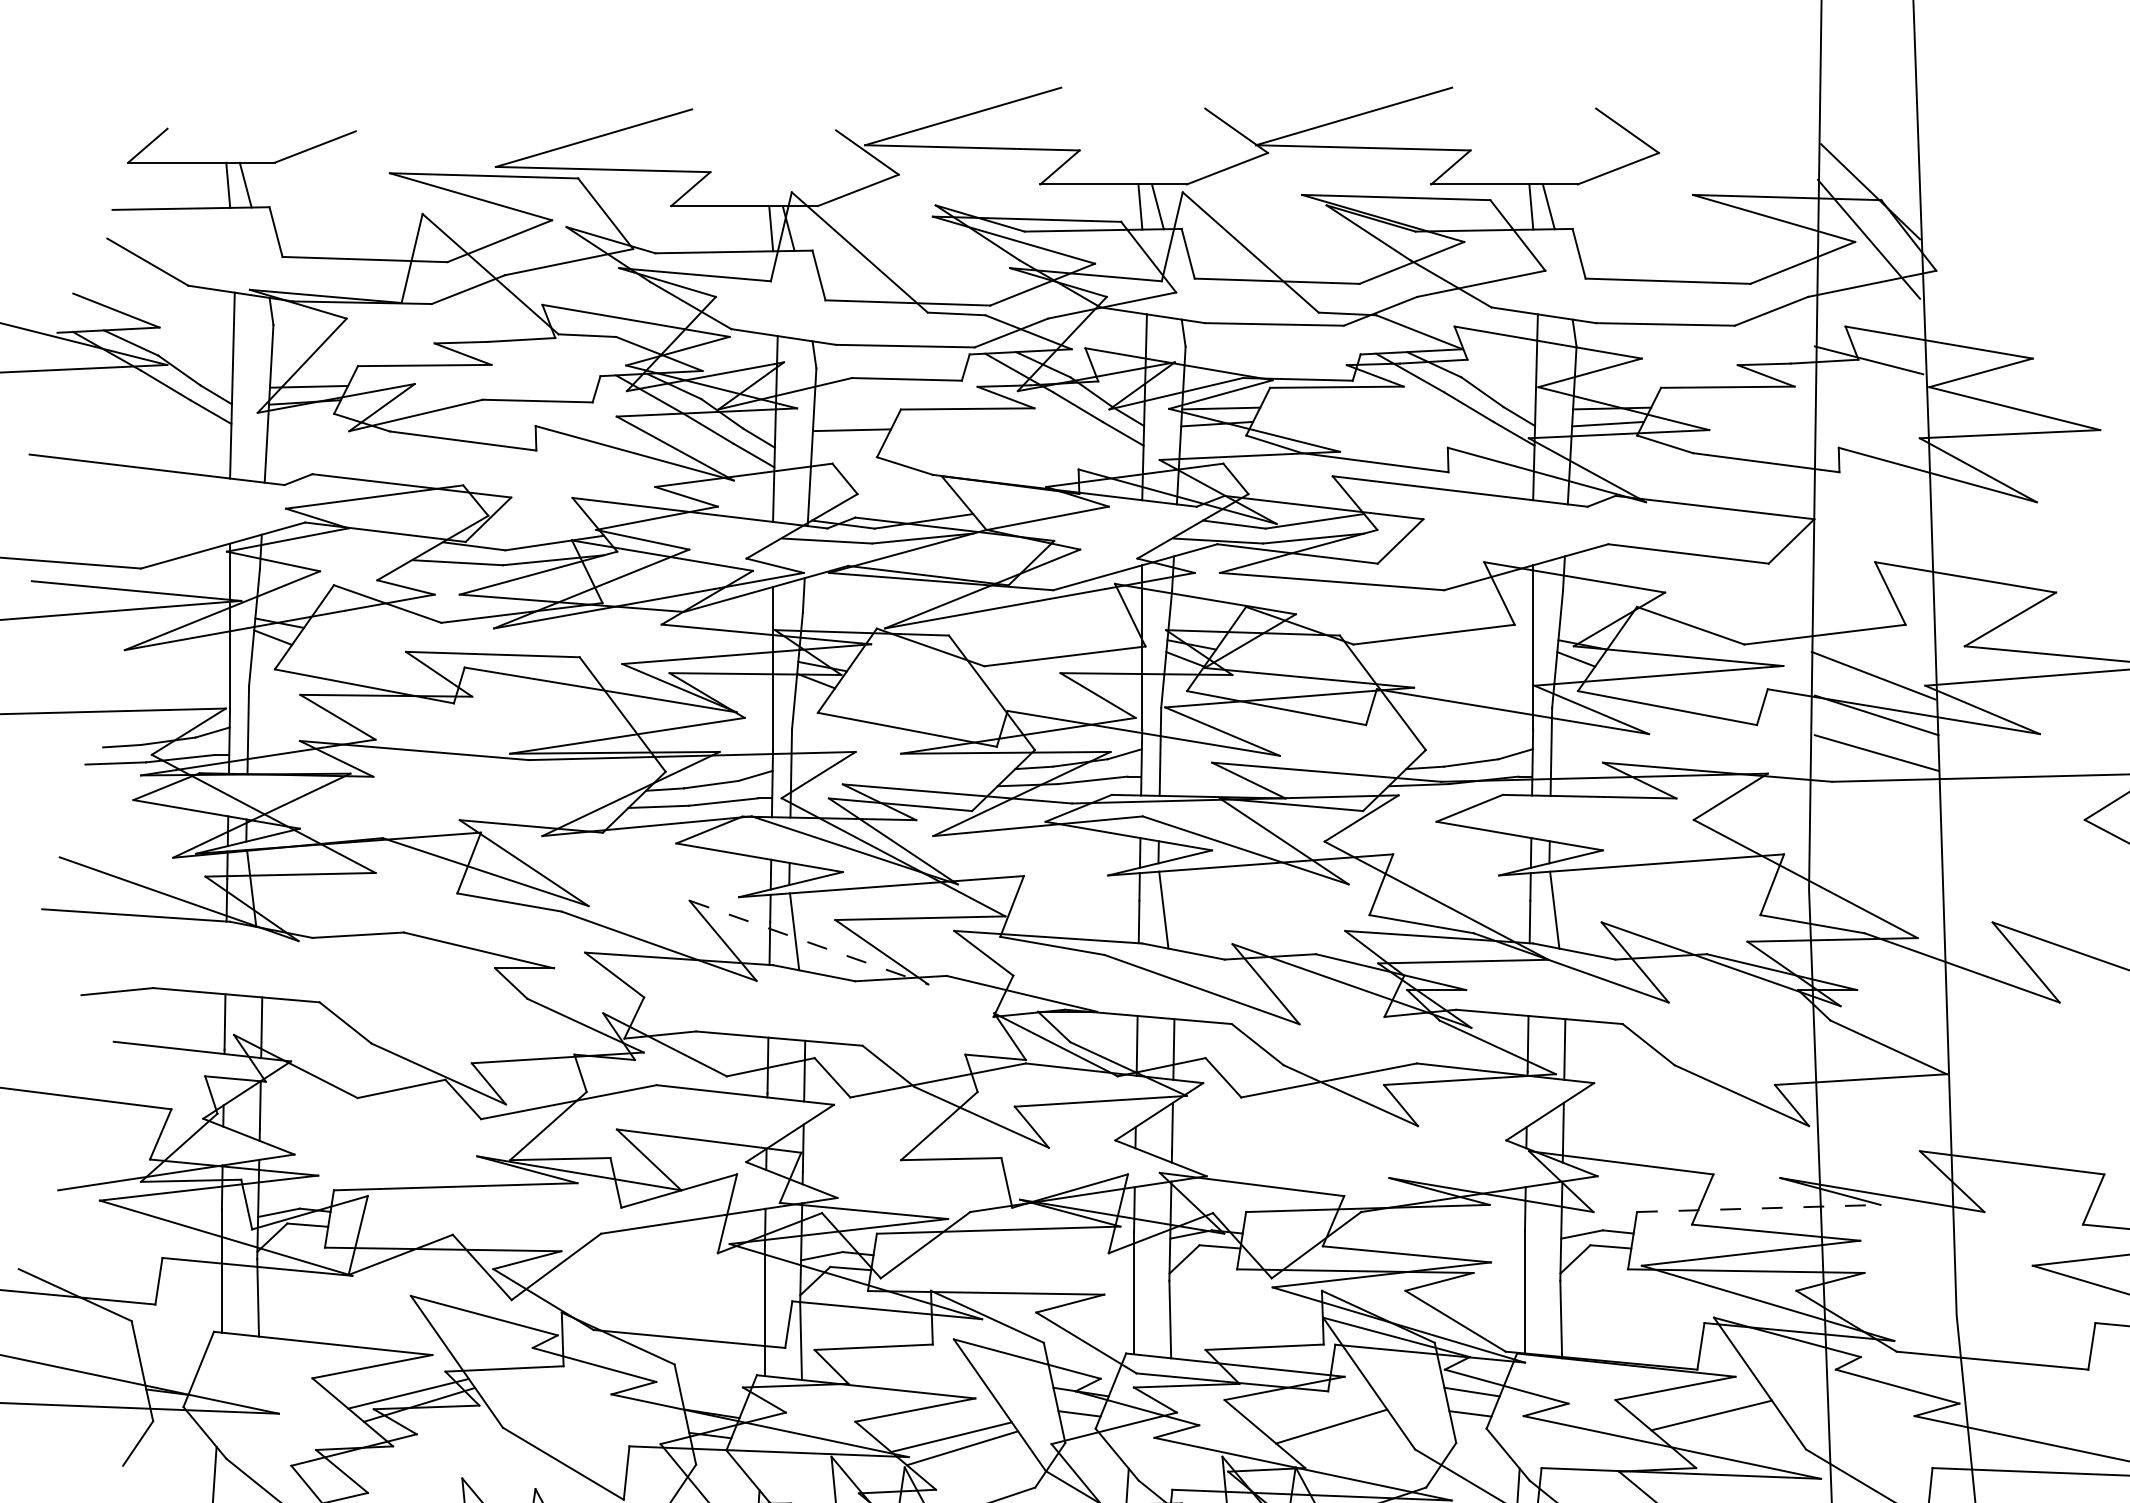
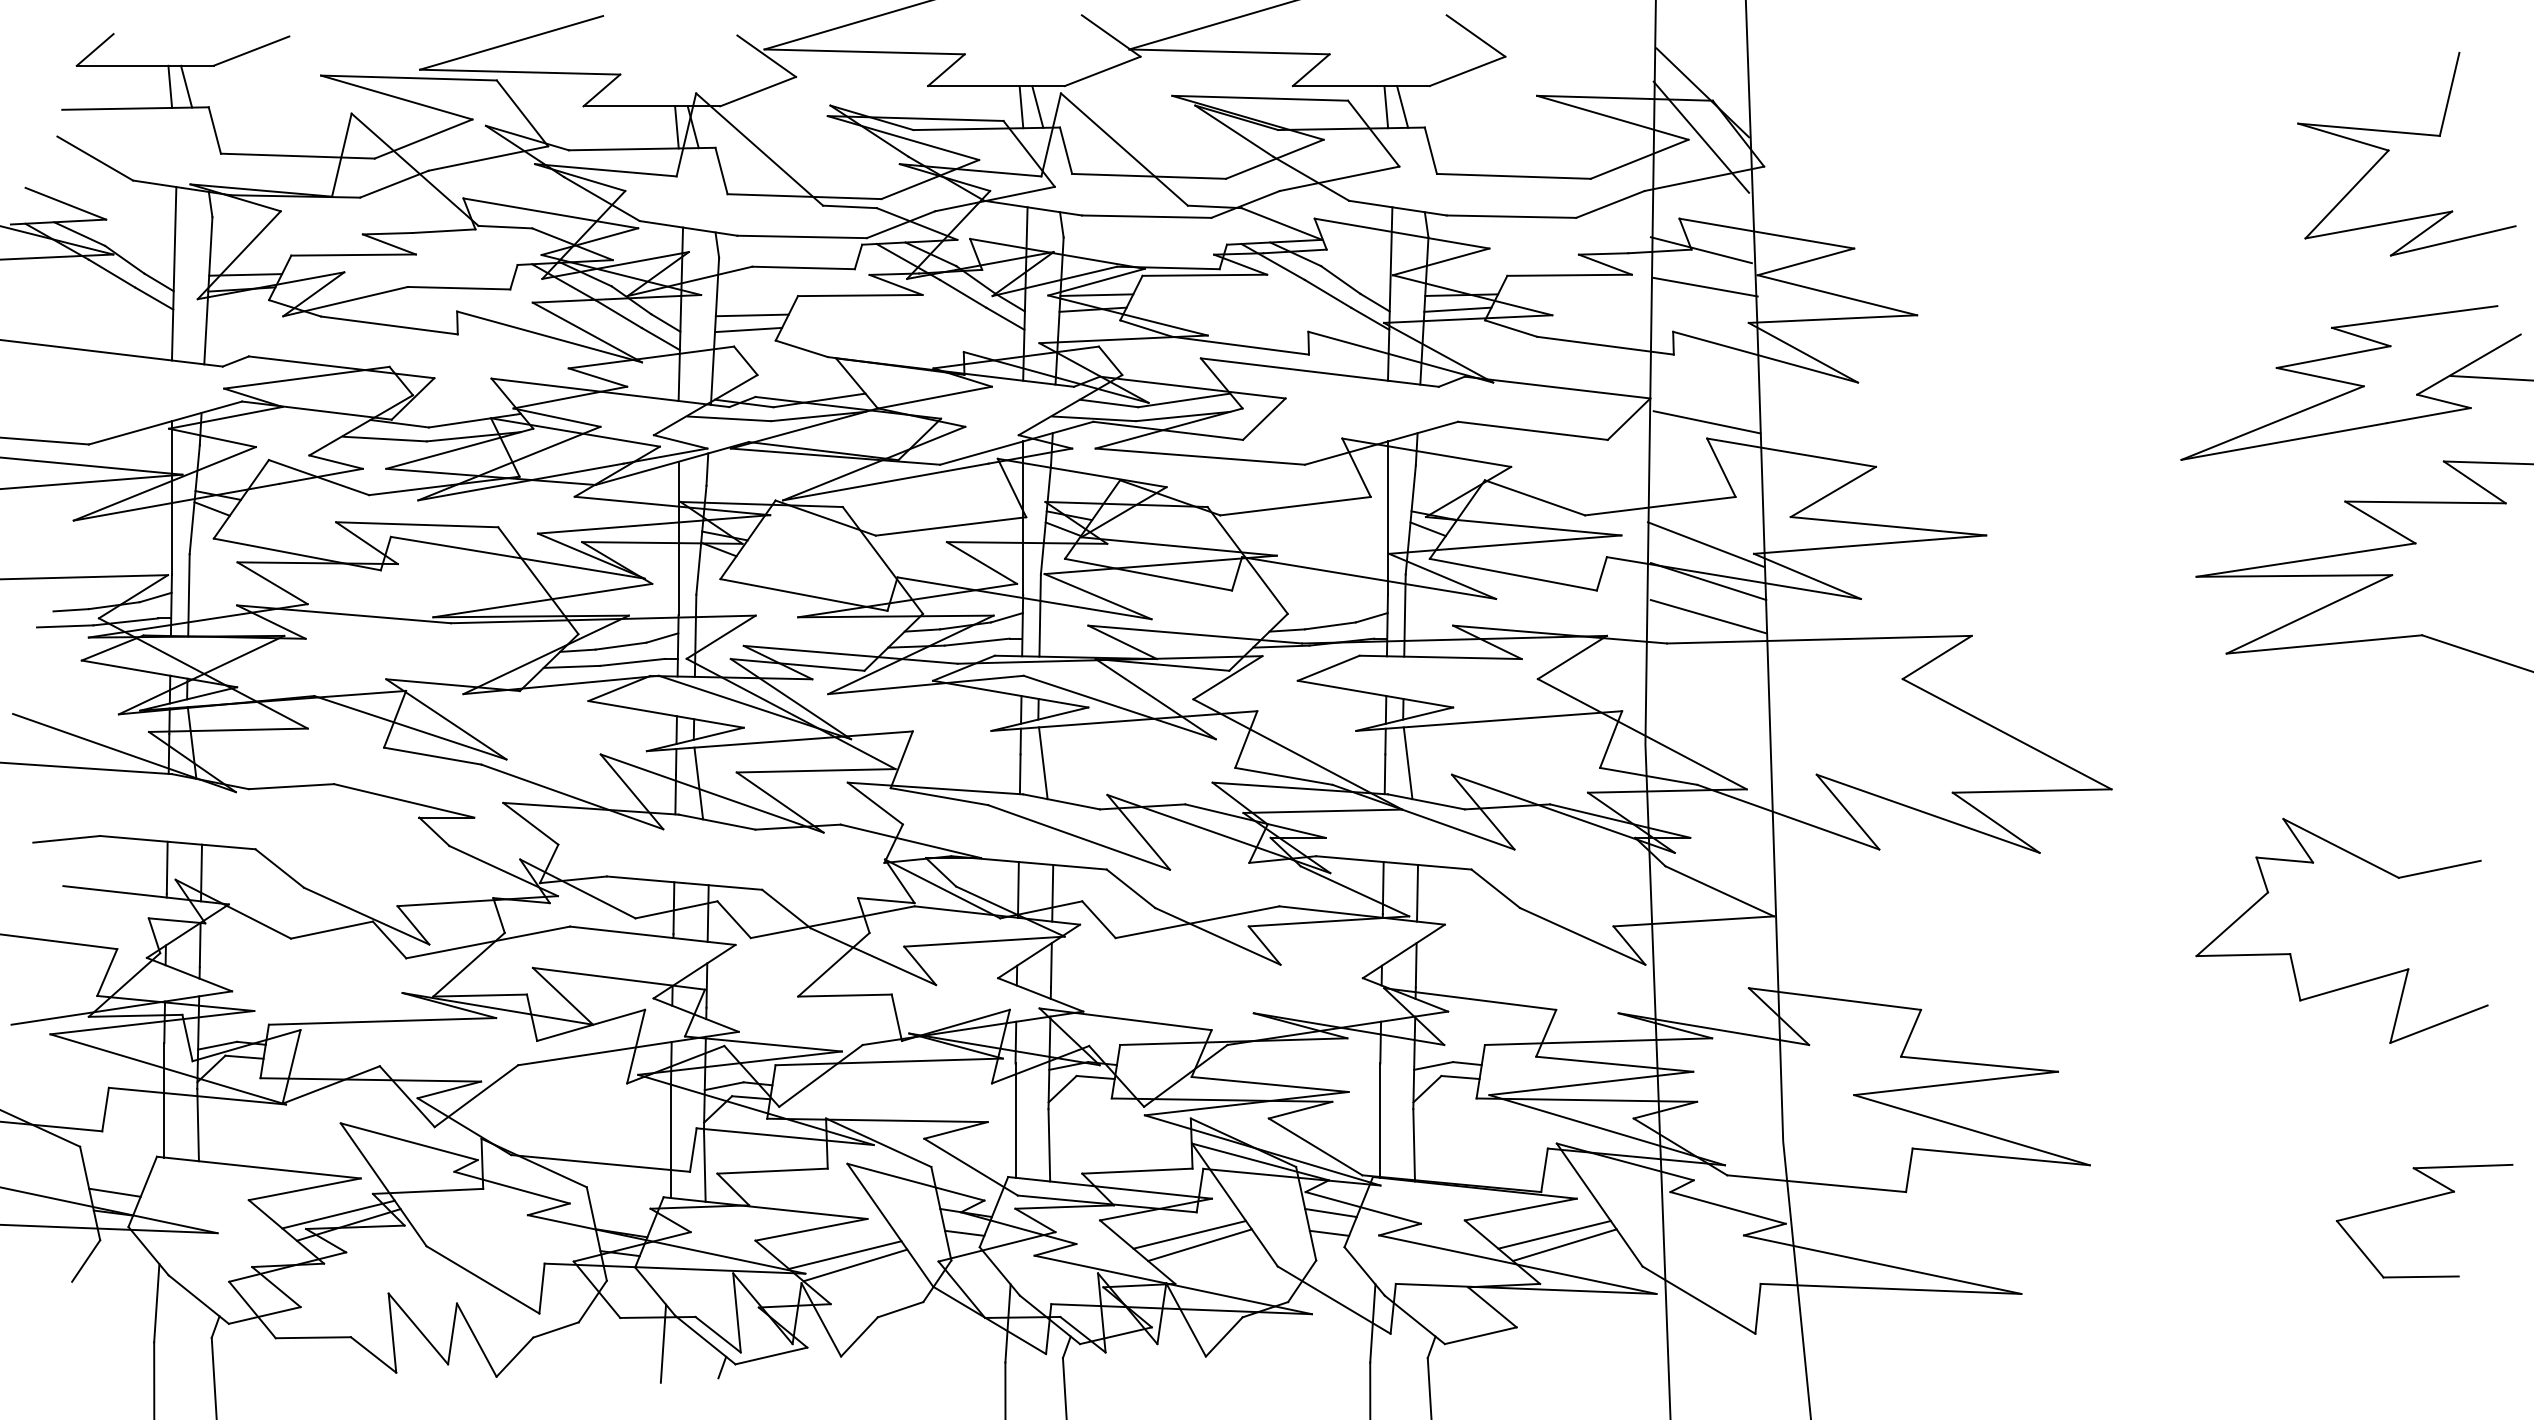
line: (1873, 399) -> (1705, 286), added
line: (847, 445) -> (748, 329), added
line: (1874, 544) -> (1706, 422), added
line: (809, 942) -> (712, 793), dashed -> solid
line: (1758, 1208) -> (1598, 1041), dashed -> solid
line: (168, 1370) -> (114, 1192), added
line: (1320, 1415) -> (1189, 1234), added
line: (1722, 1426) -> (1564, 1245), added

